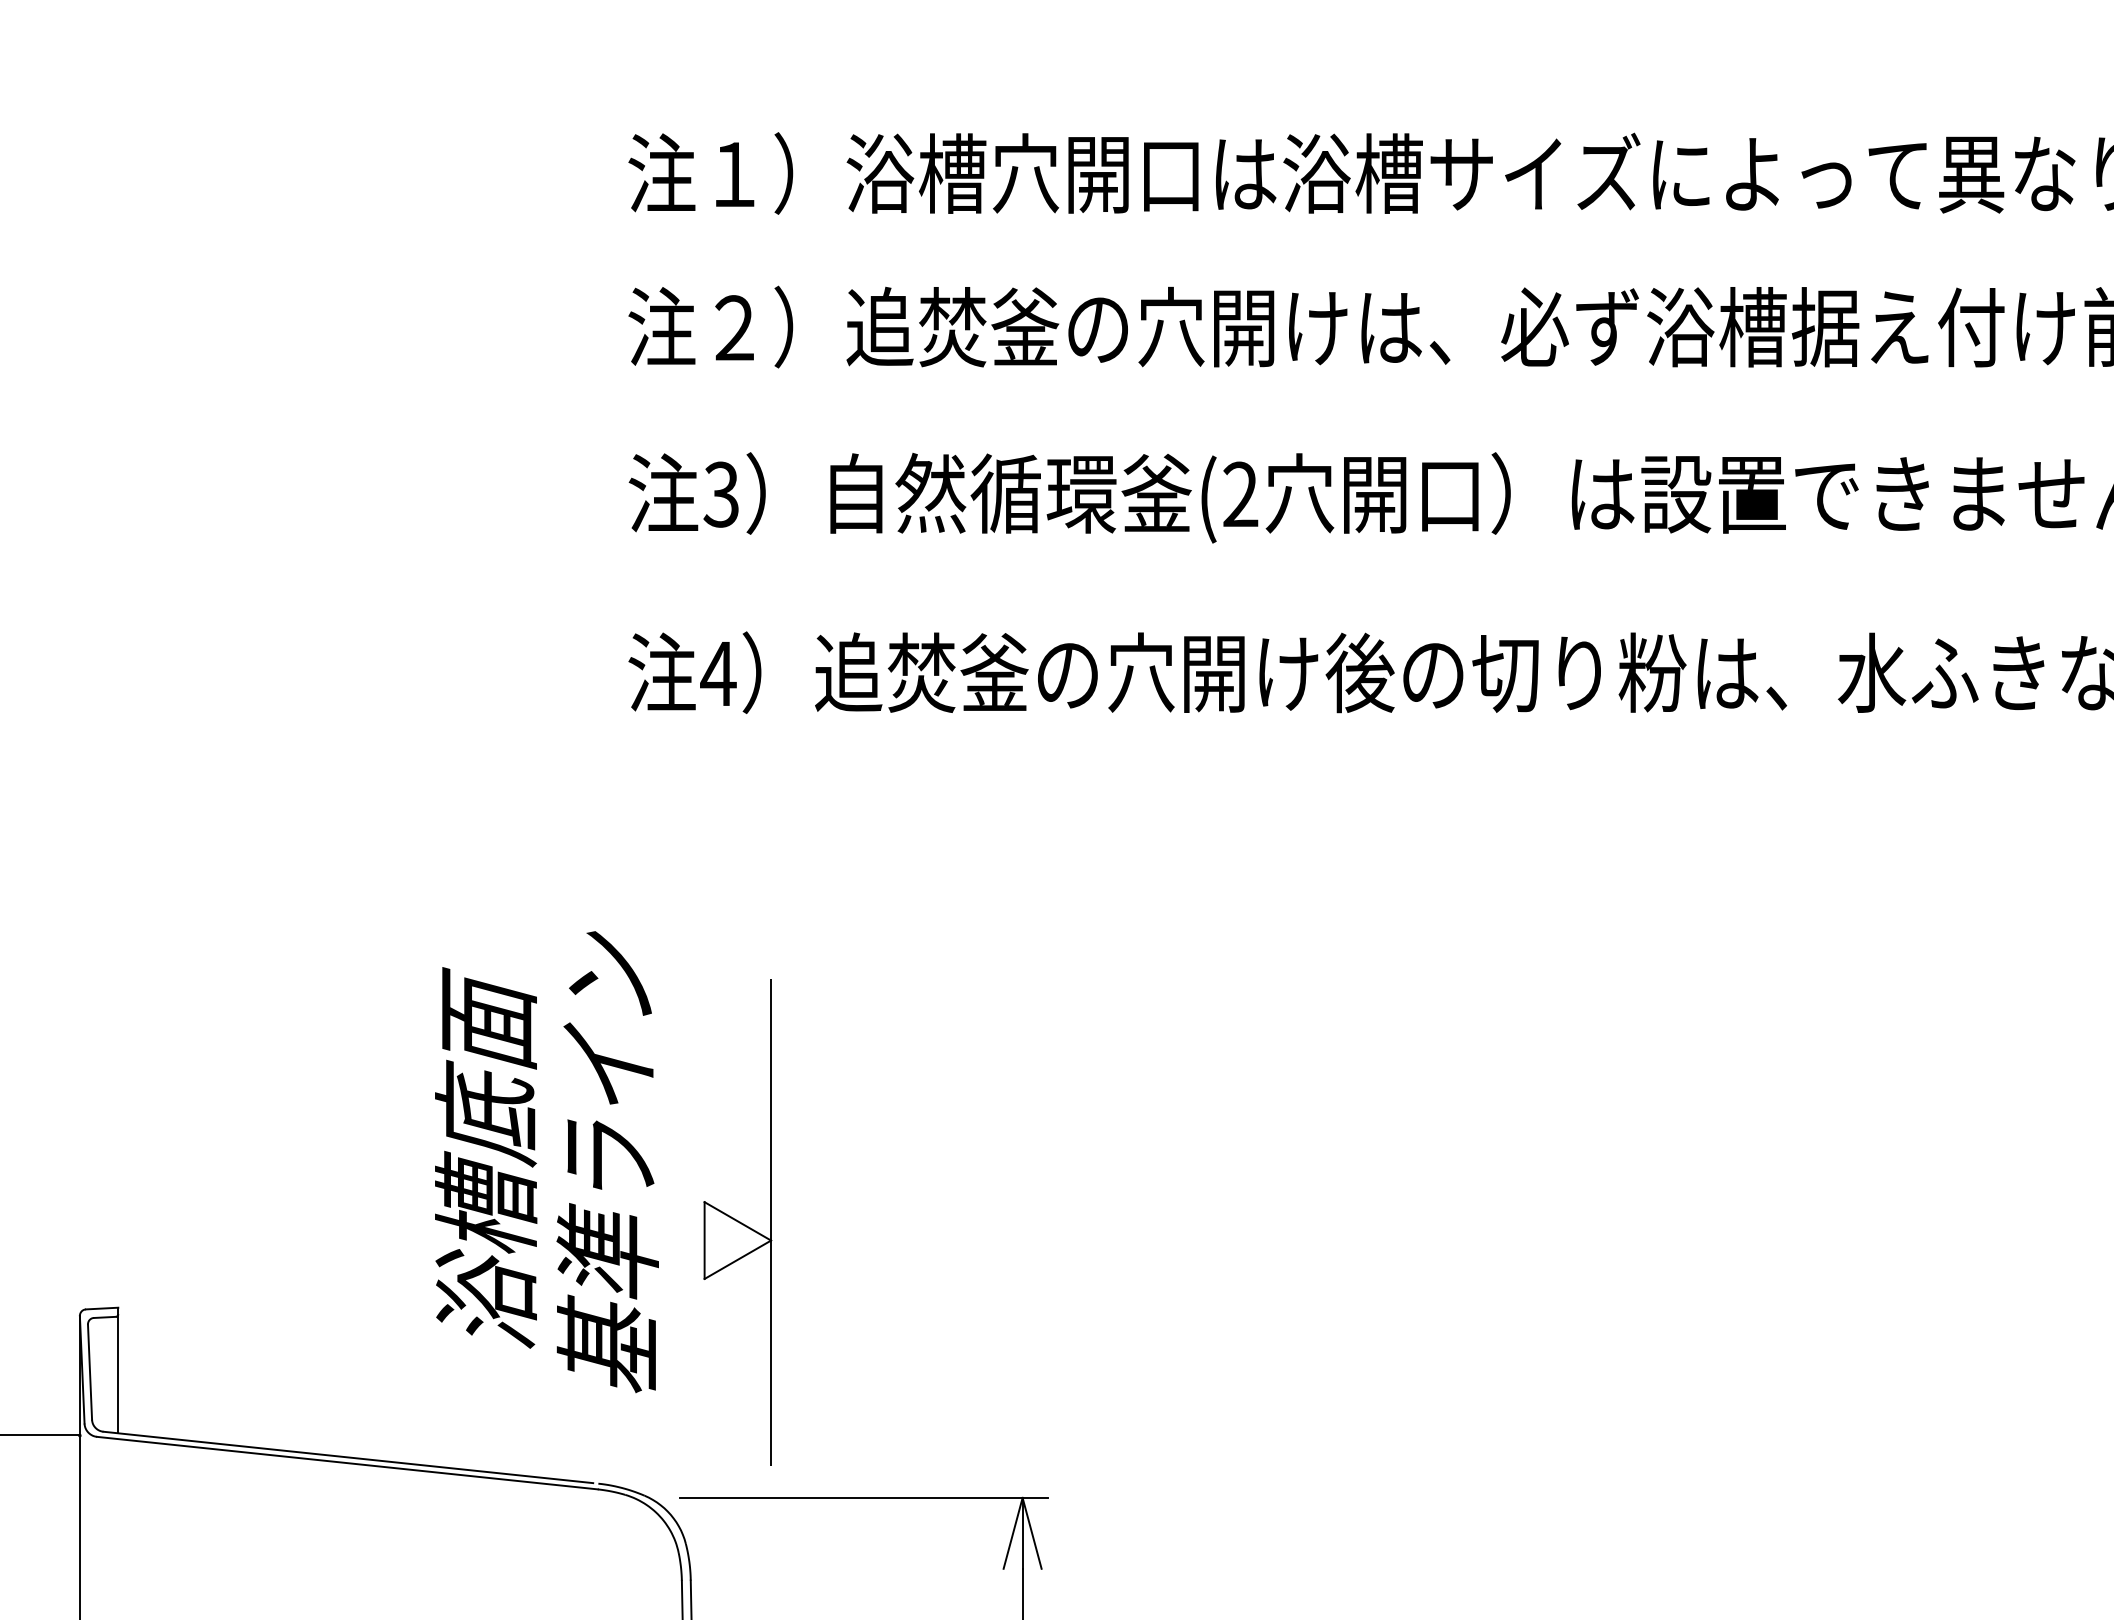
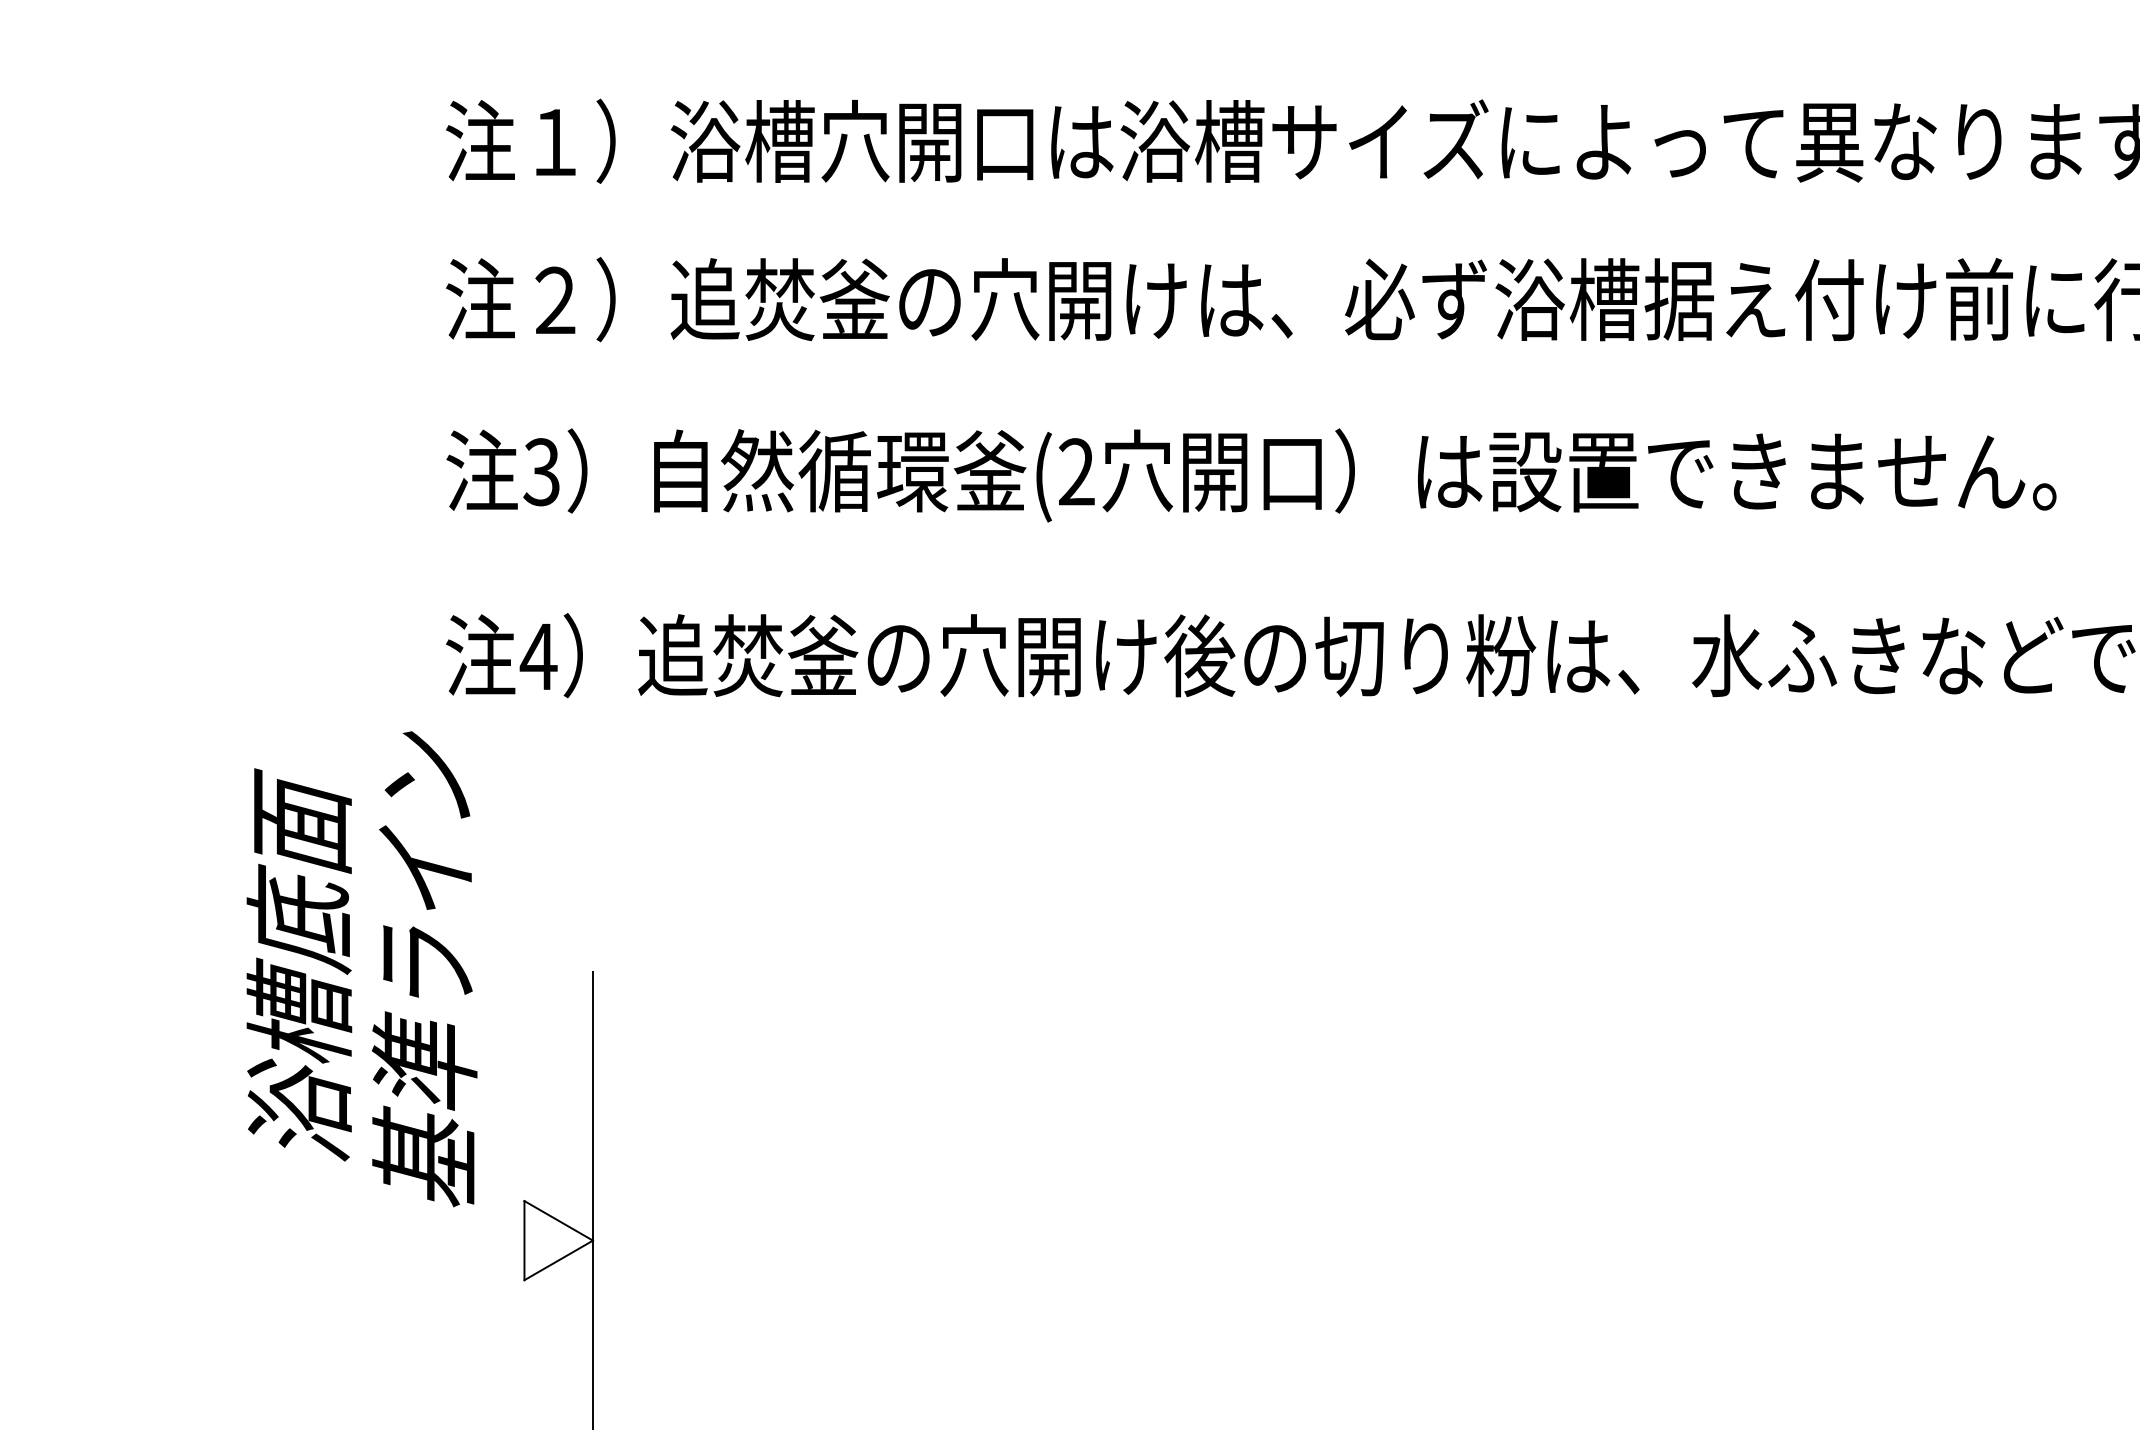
text: (546, 1162) -> (361, 969), moved

